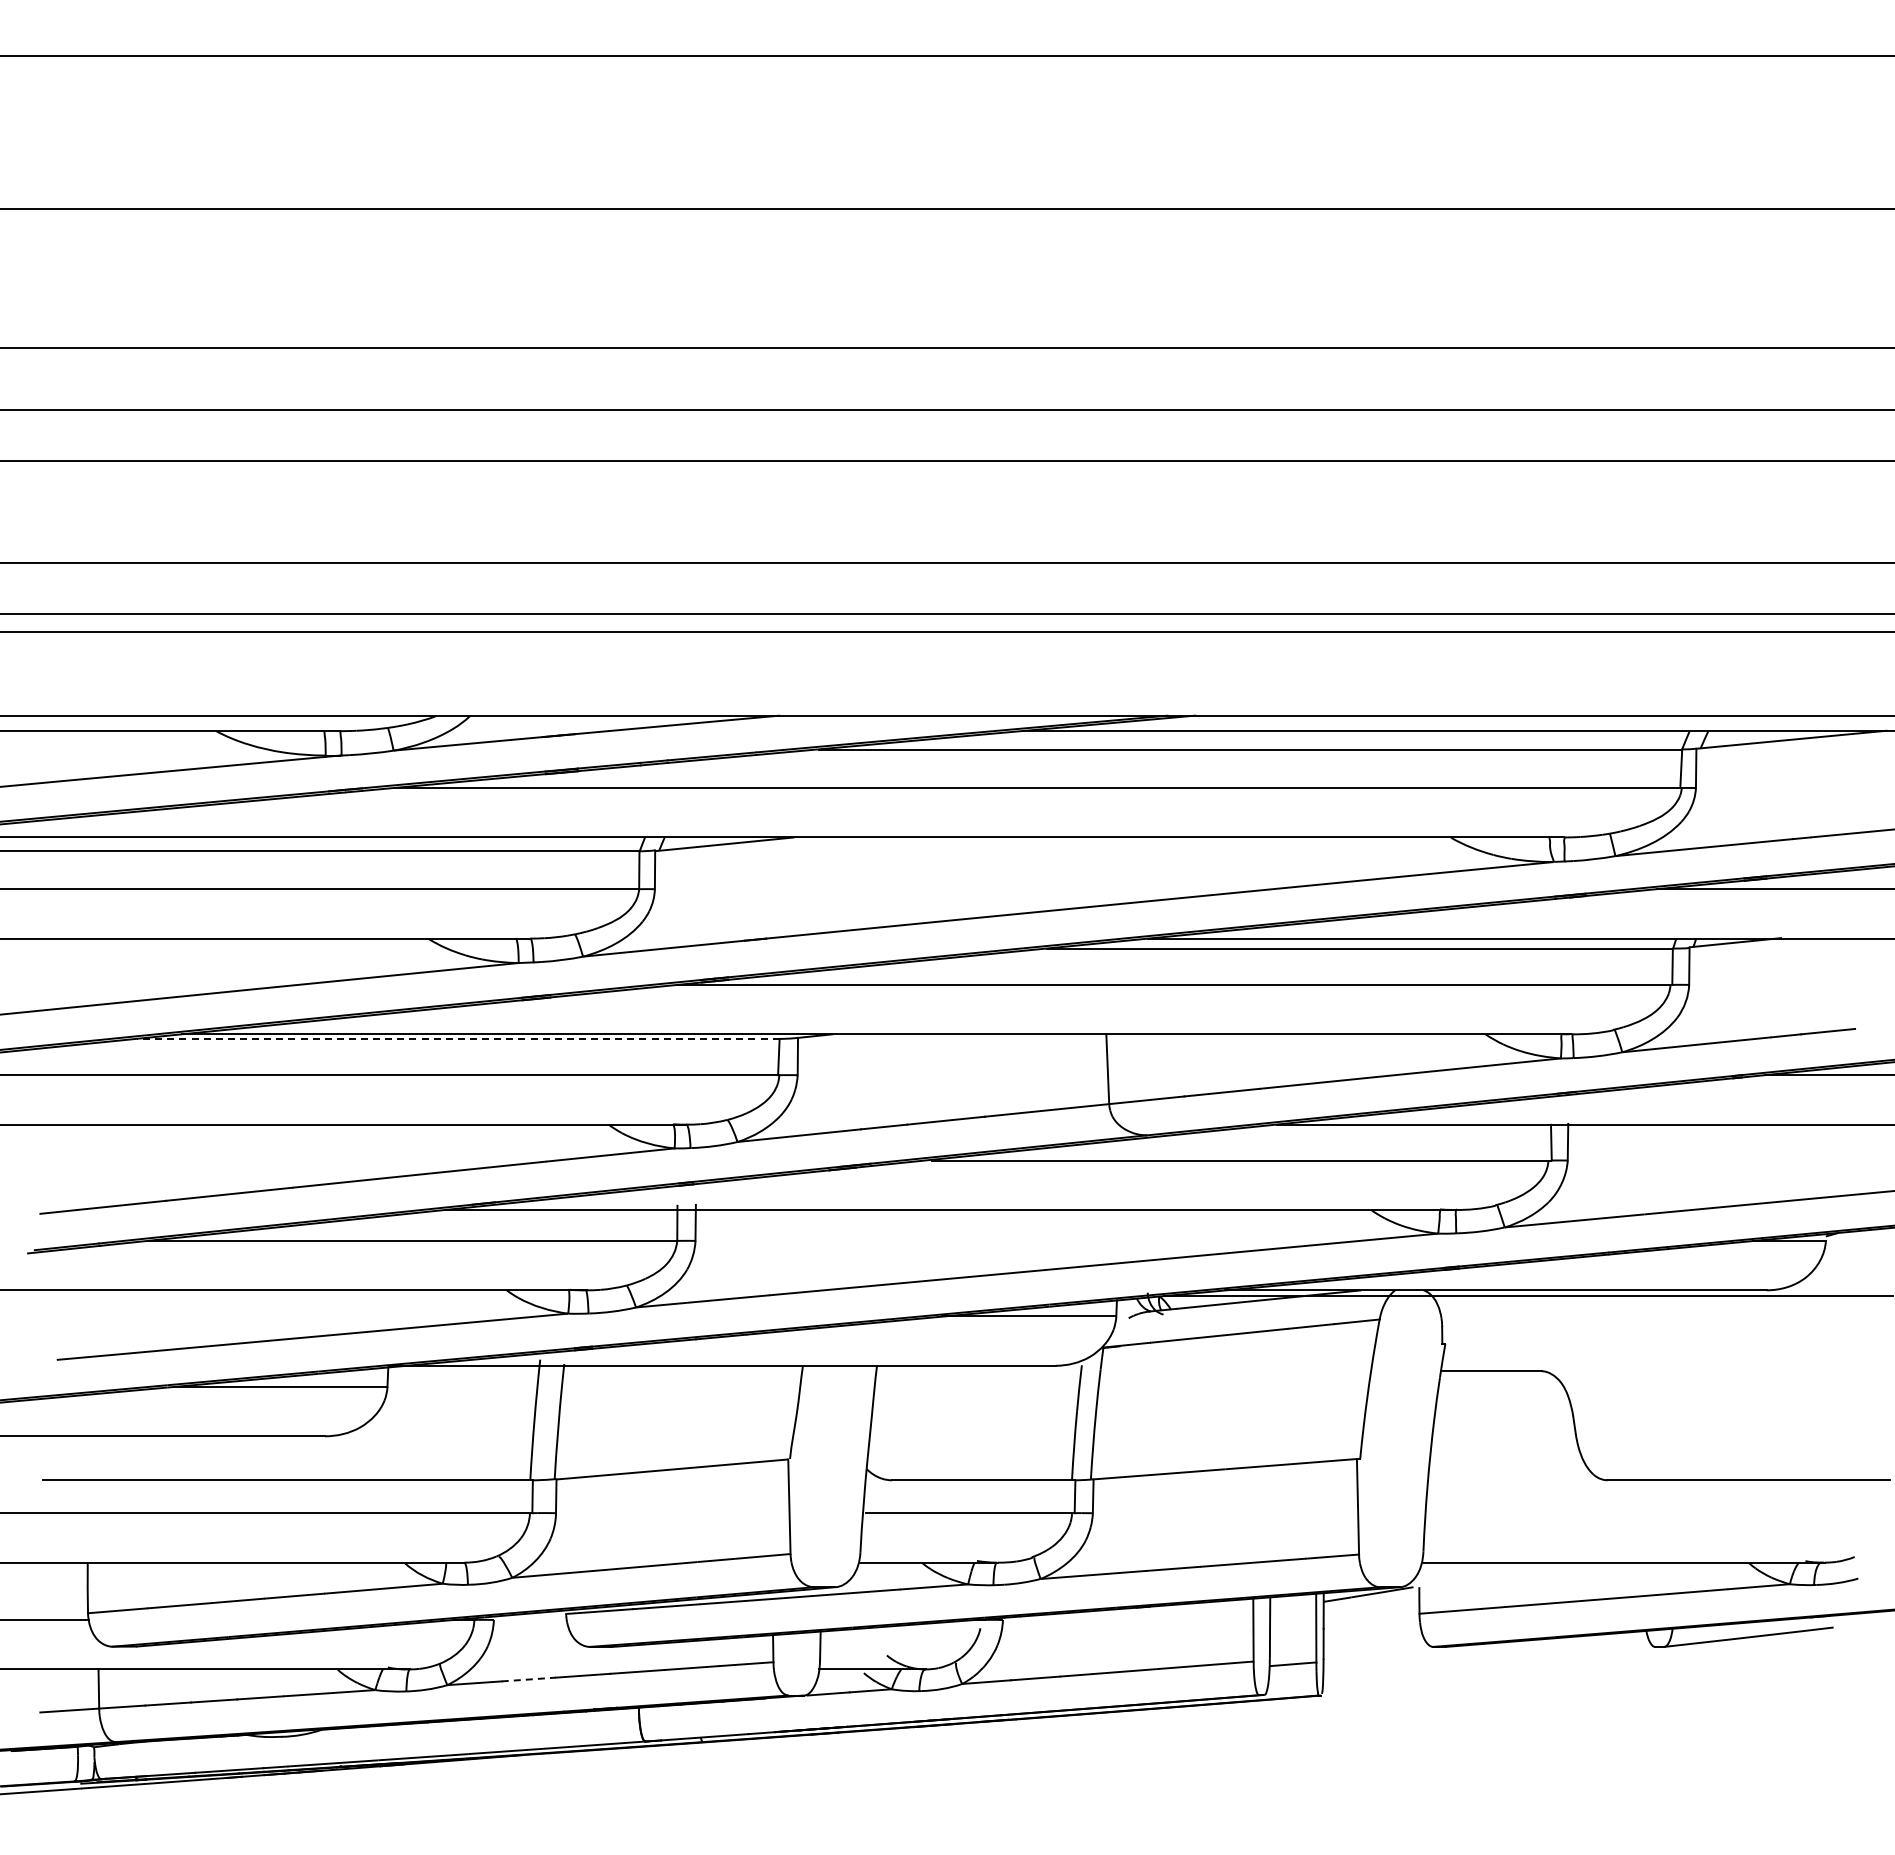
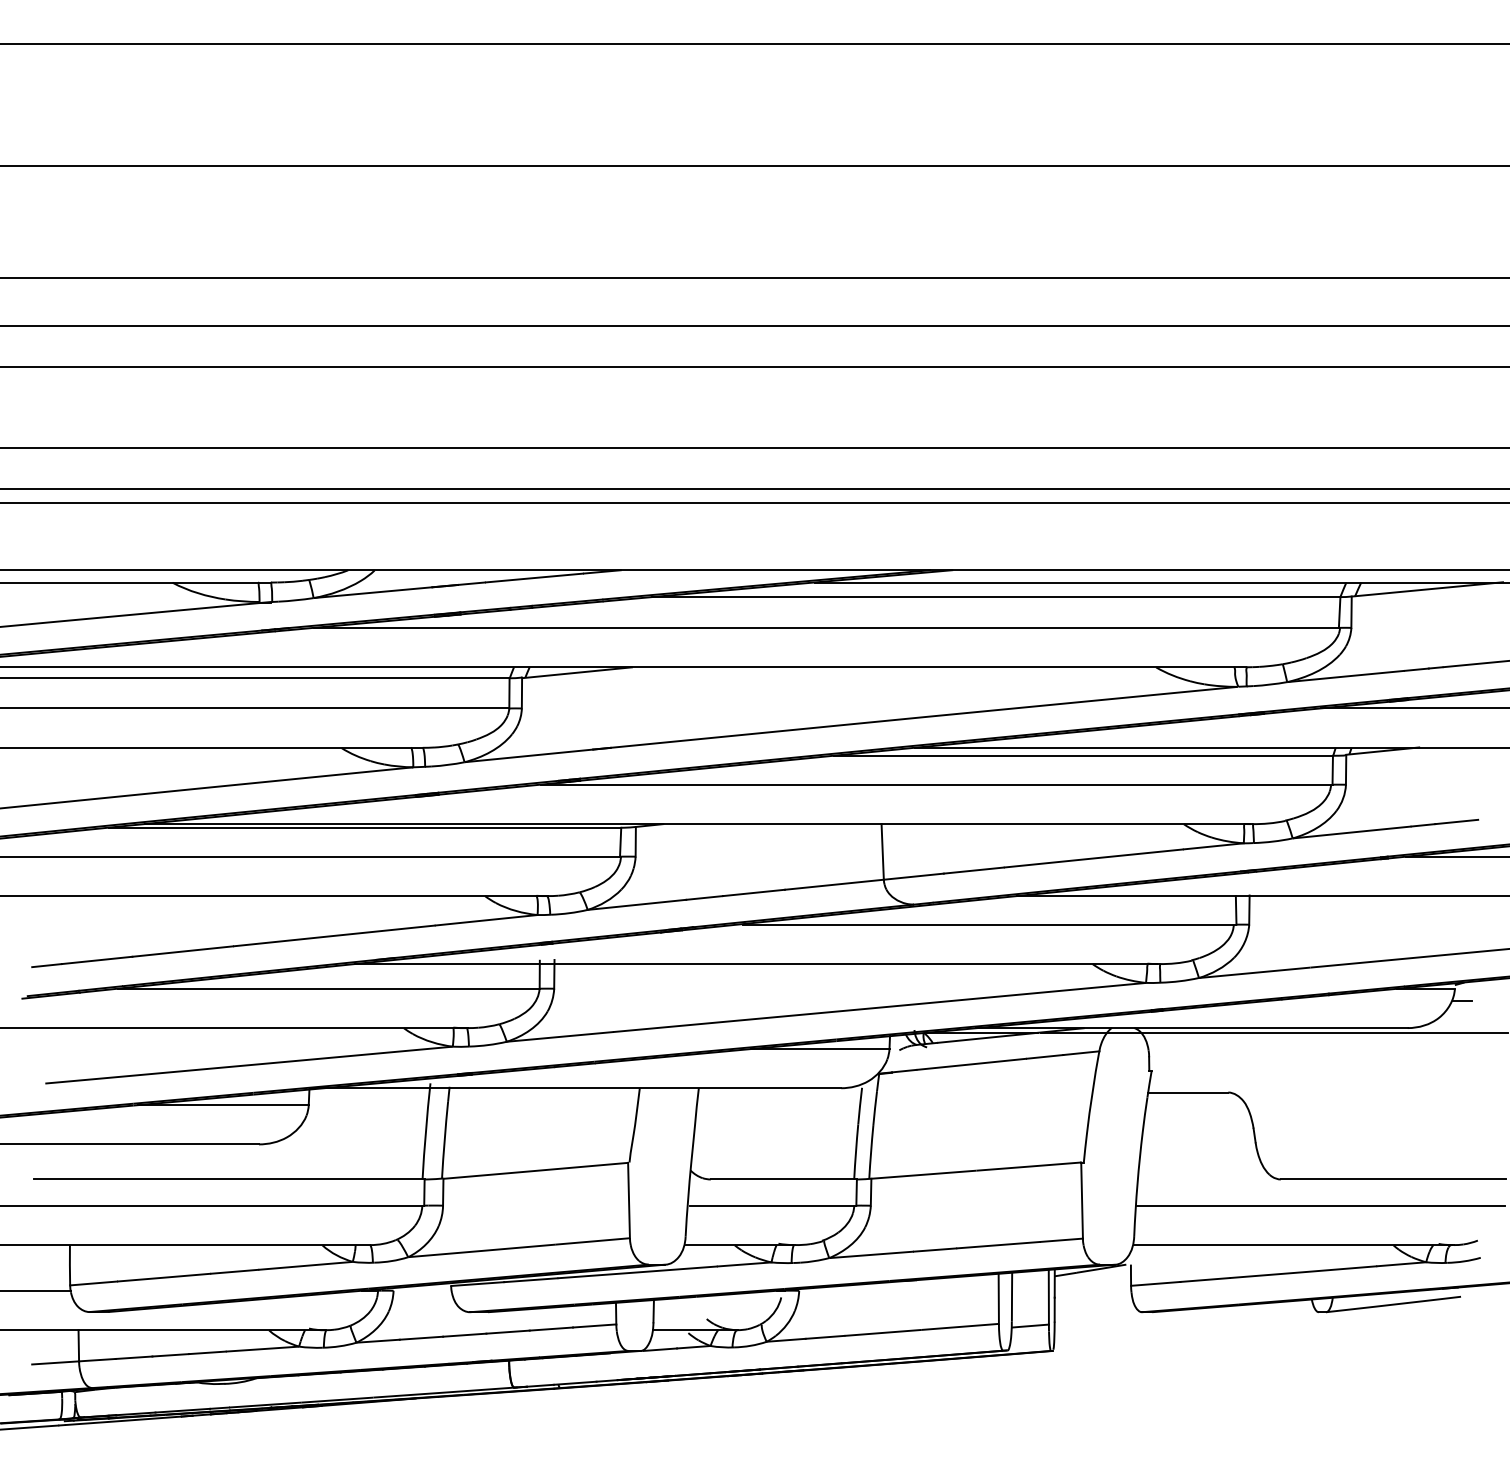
line: (458, 1038) -> (365, 827), dashed -> solid
line: (1835, 1256) -> (1462, 1001), added
line: (1657, 1513) -> (1320, 1205), added
line: (529, 1679) -> (421, 1338), dashed -> solid

